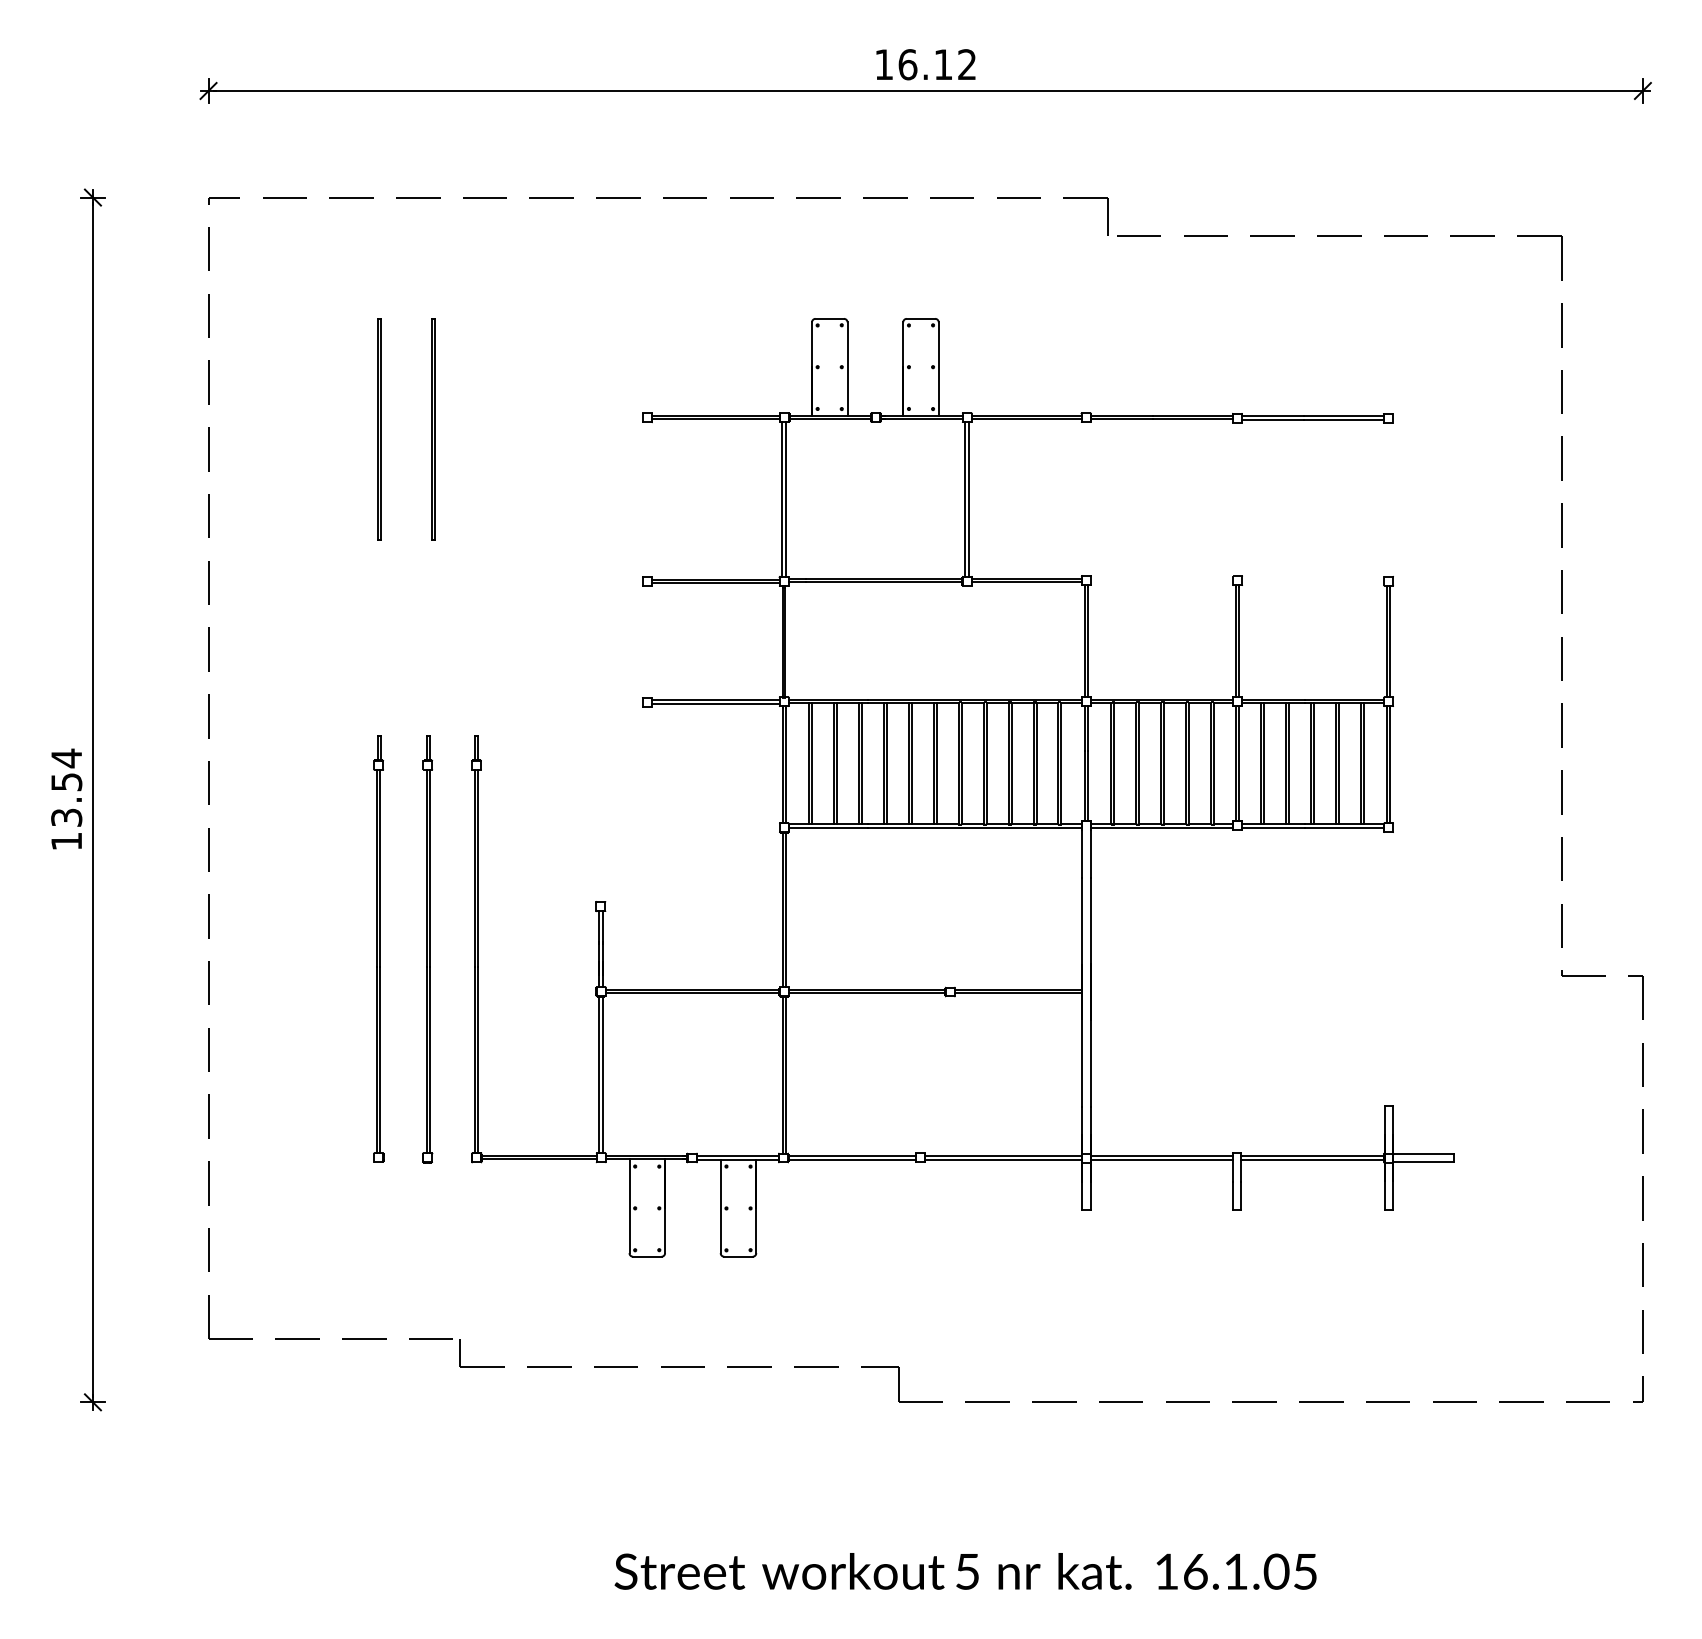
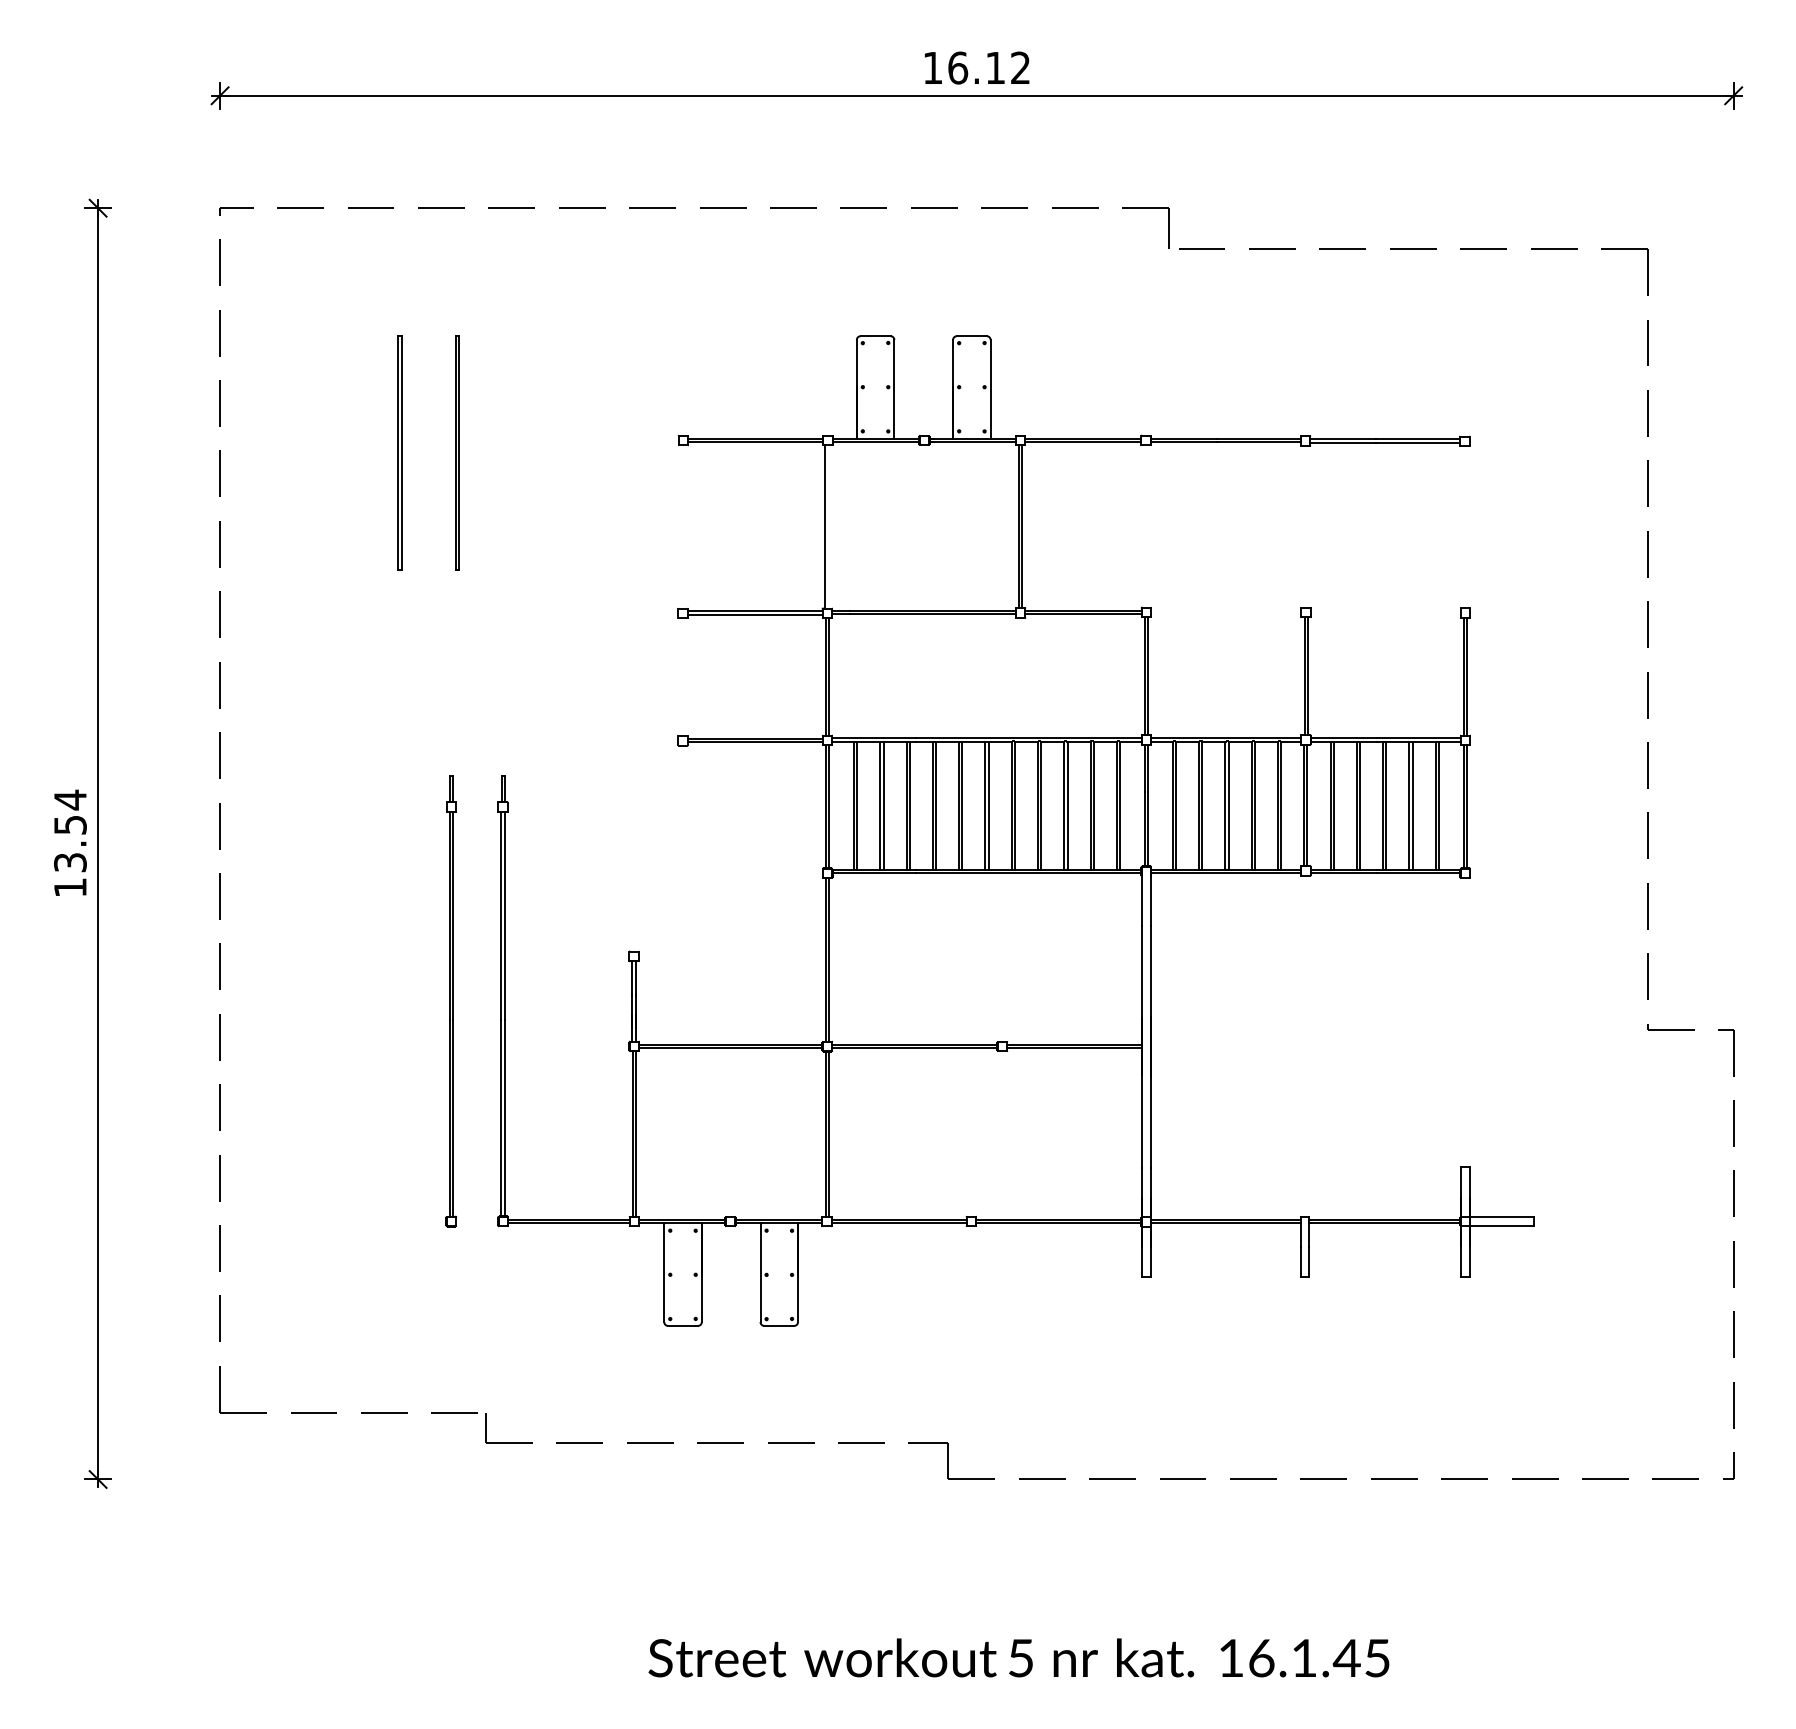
line: (785, 499) -> (828, 526), removed
part: (378, 948) -> (399, 1000), removed
text: (1276, 1571) -> (1346, 1658), 16.1.05 -> 16.1.45

